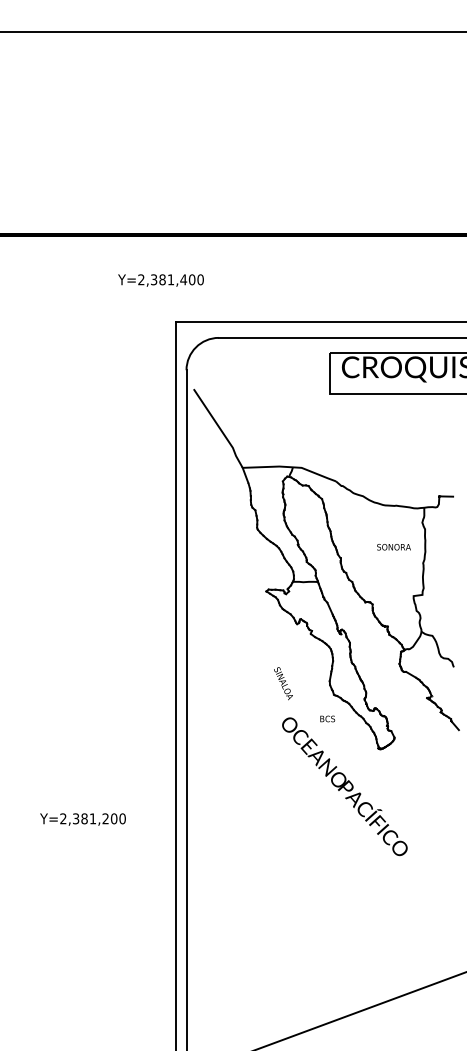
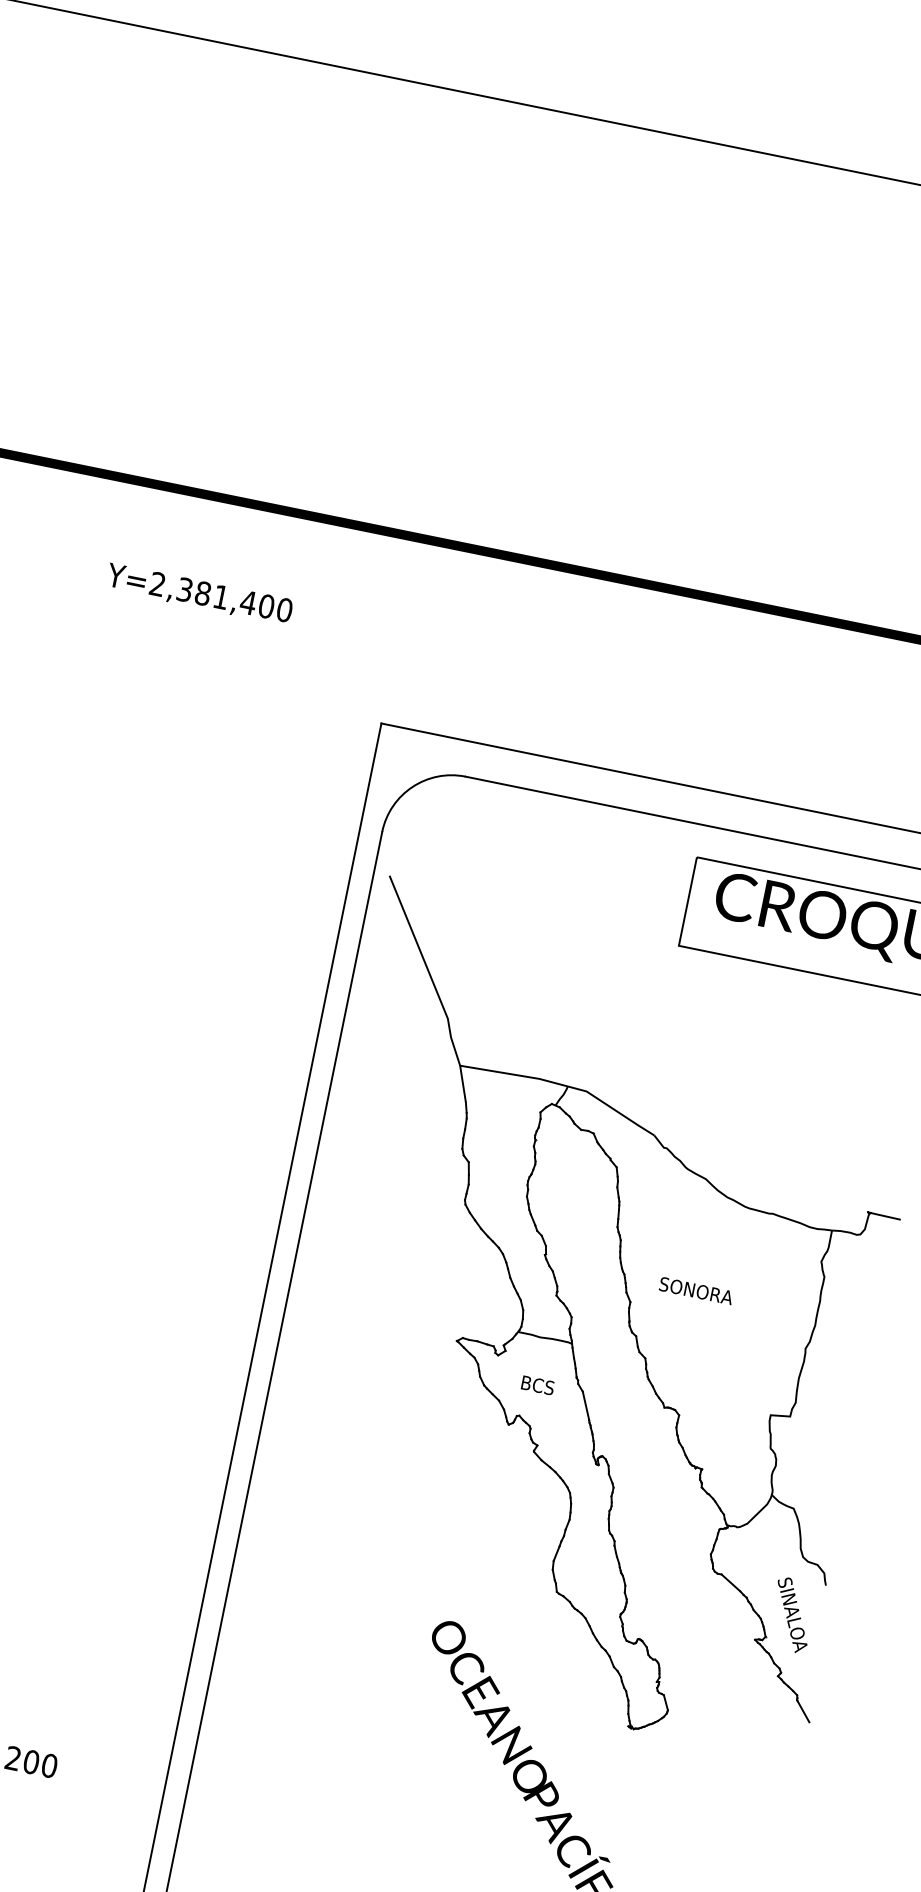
text: (160, 280) -> (198, 594), moved
text: (393, 547) -> (695, 1291), moved
text: (283, 683) -> (792, 1614), moved
text: (327, 718) -> (537, 1384), moved

